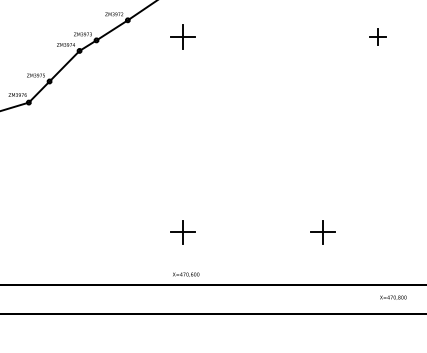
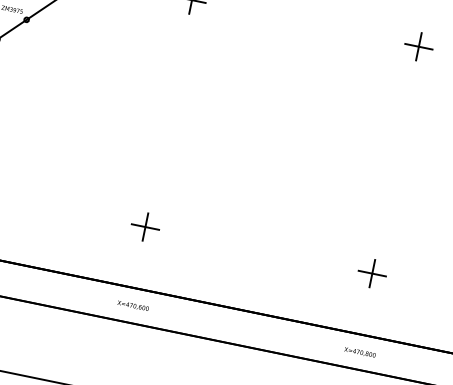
part: (377, 36) -> (418, 45), size x1.43
part: (322, 232) -> (371, 273), moved
text: (186, 274) -> (133, 305), moved
text: (393, 297) -> (360, 352), moved

